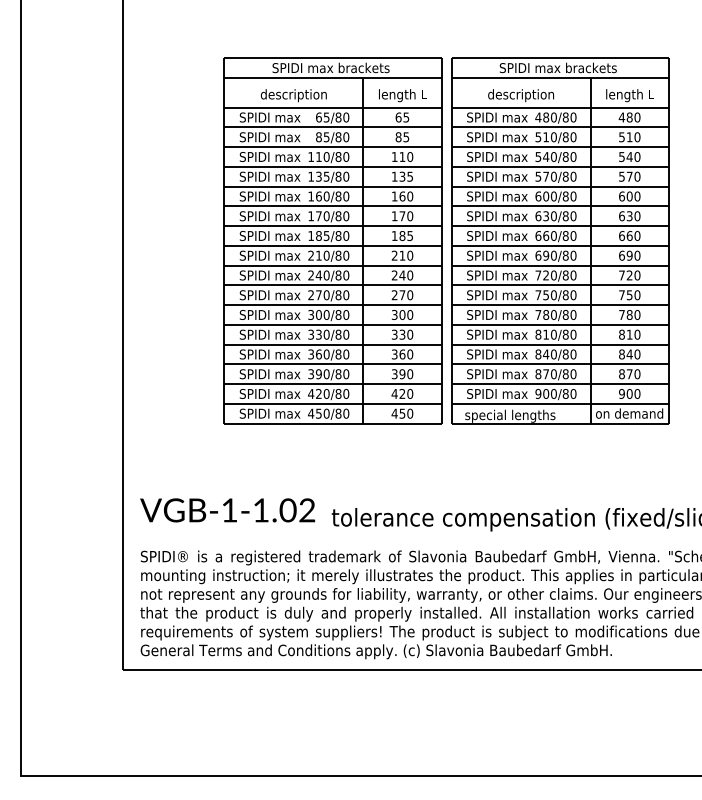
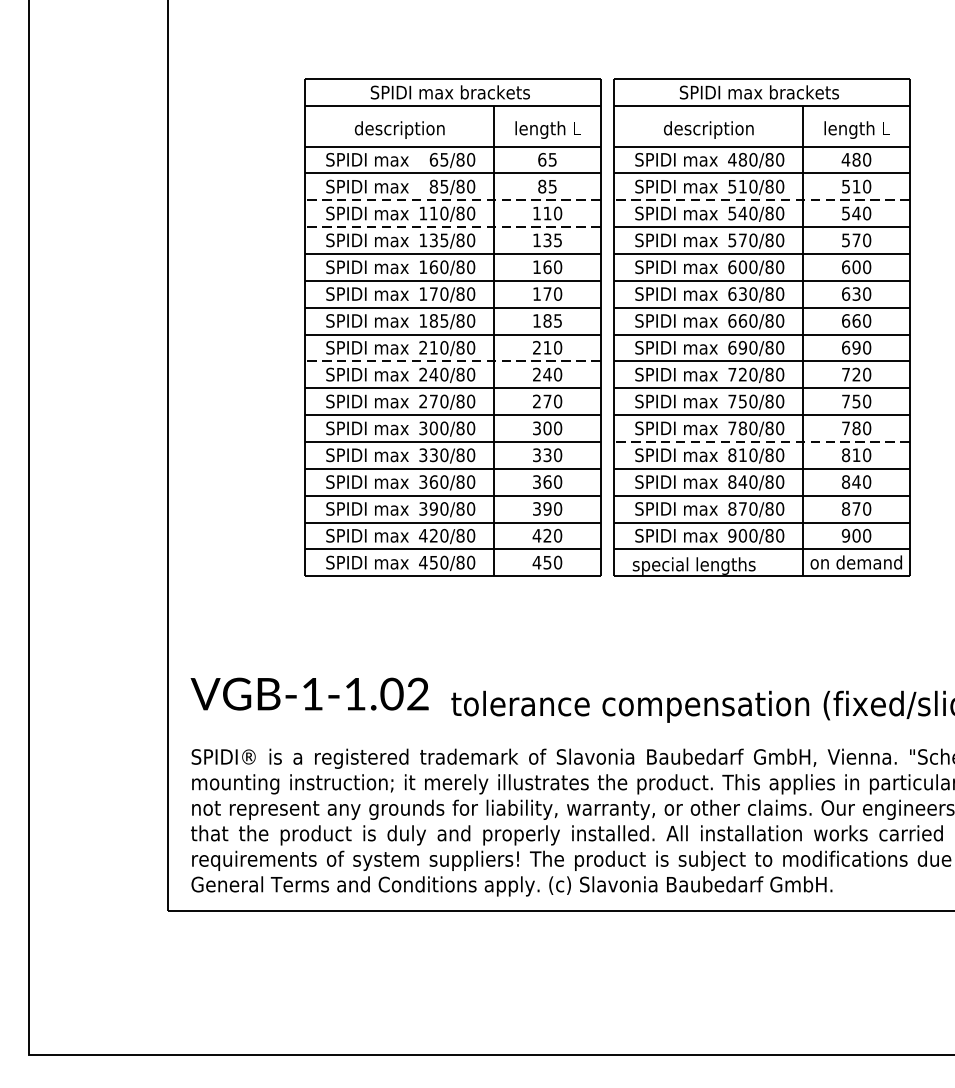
line: (332, 147) -> (452, 200), solid -> dashed
line: (560, 147) -> (762, 200), solid -> dashed
line: (332, 166) -> (452, 226), solid -> dashed
line: (332, 265) -> (452, 361), solid -> dashed
line: (560, 324) -> (762, 441), solid -> dashed

